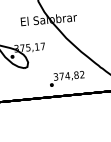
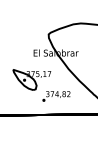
text: (67, 78) -> (56, 96), moved

